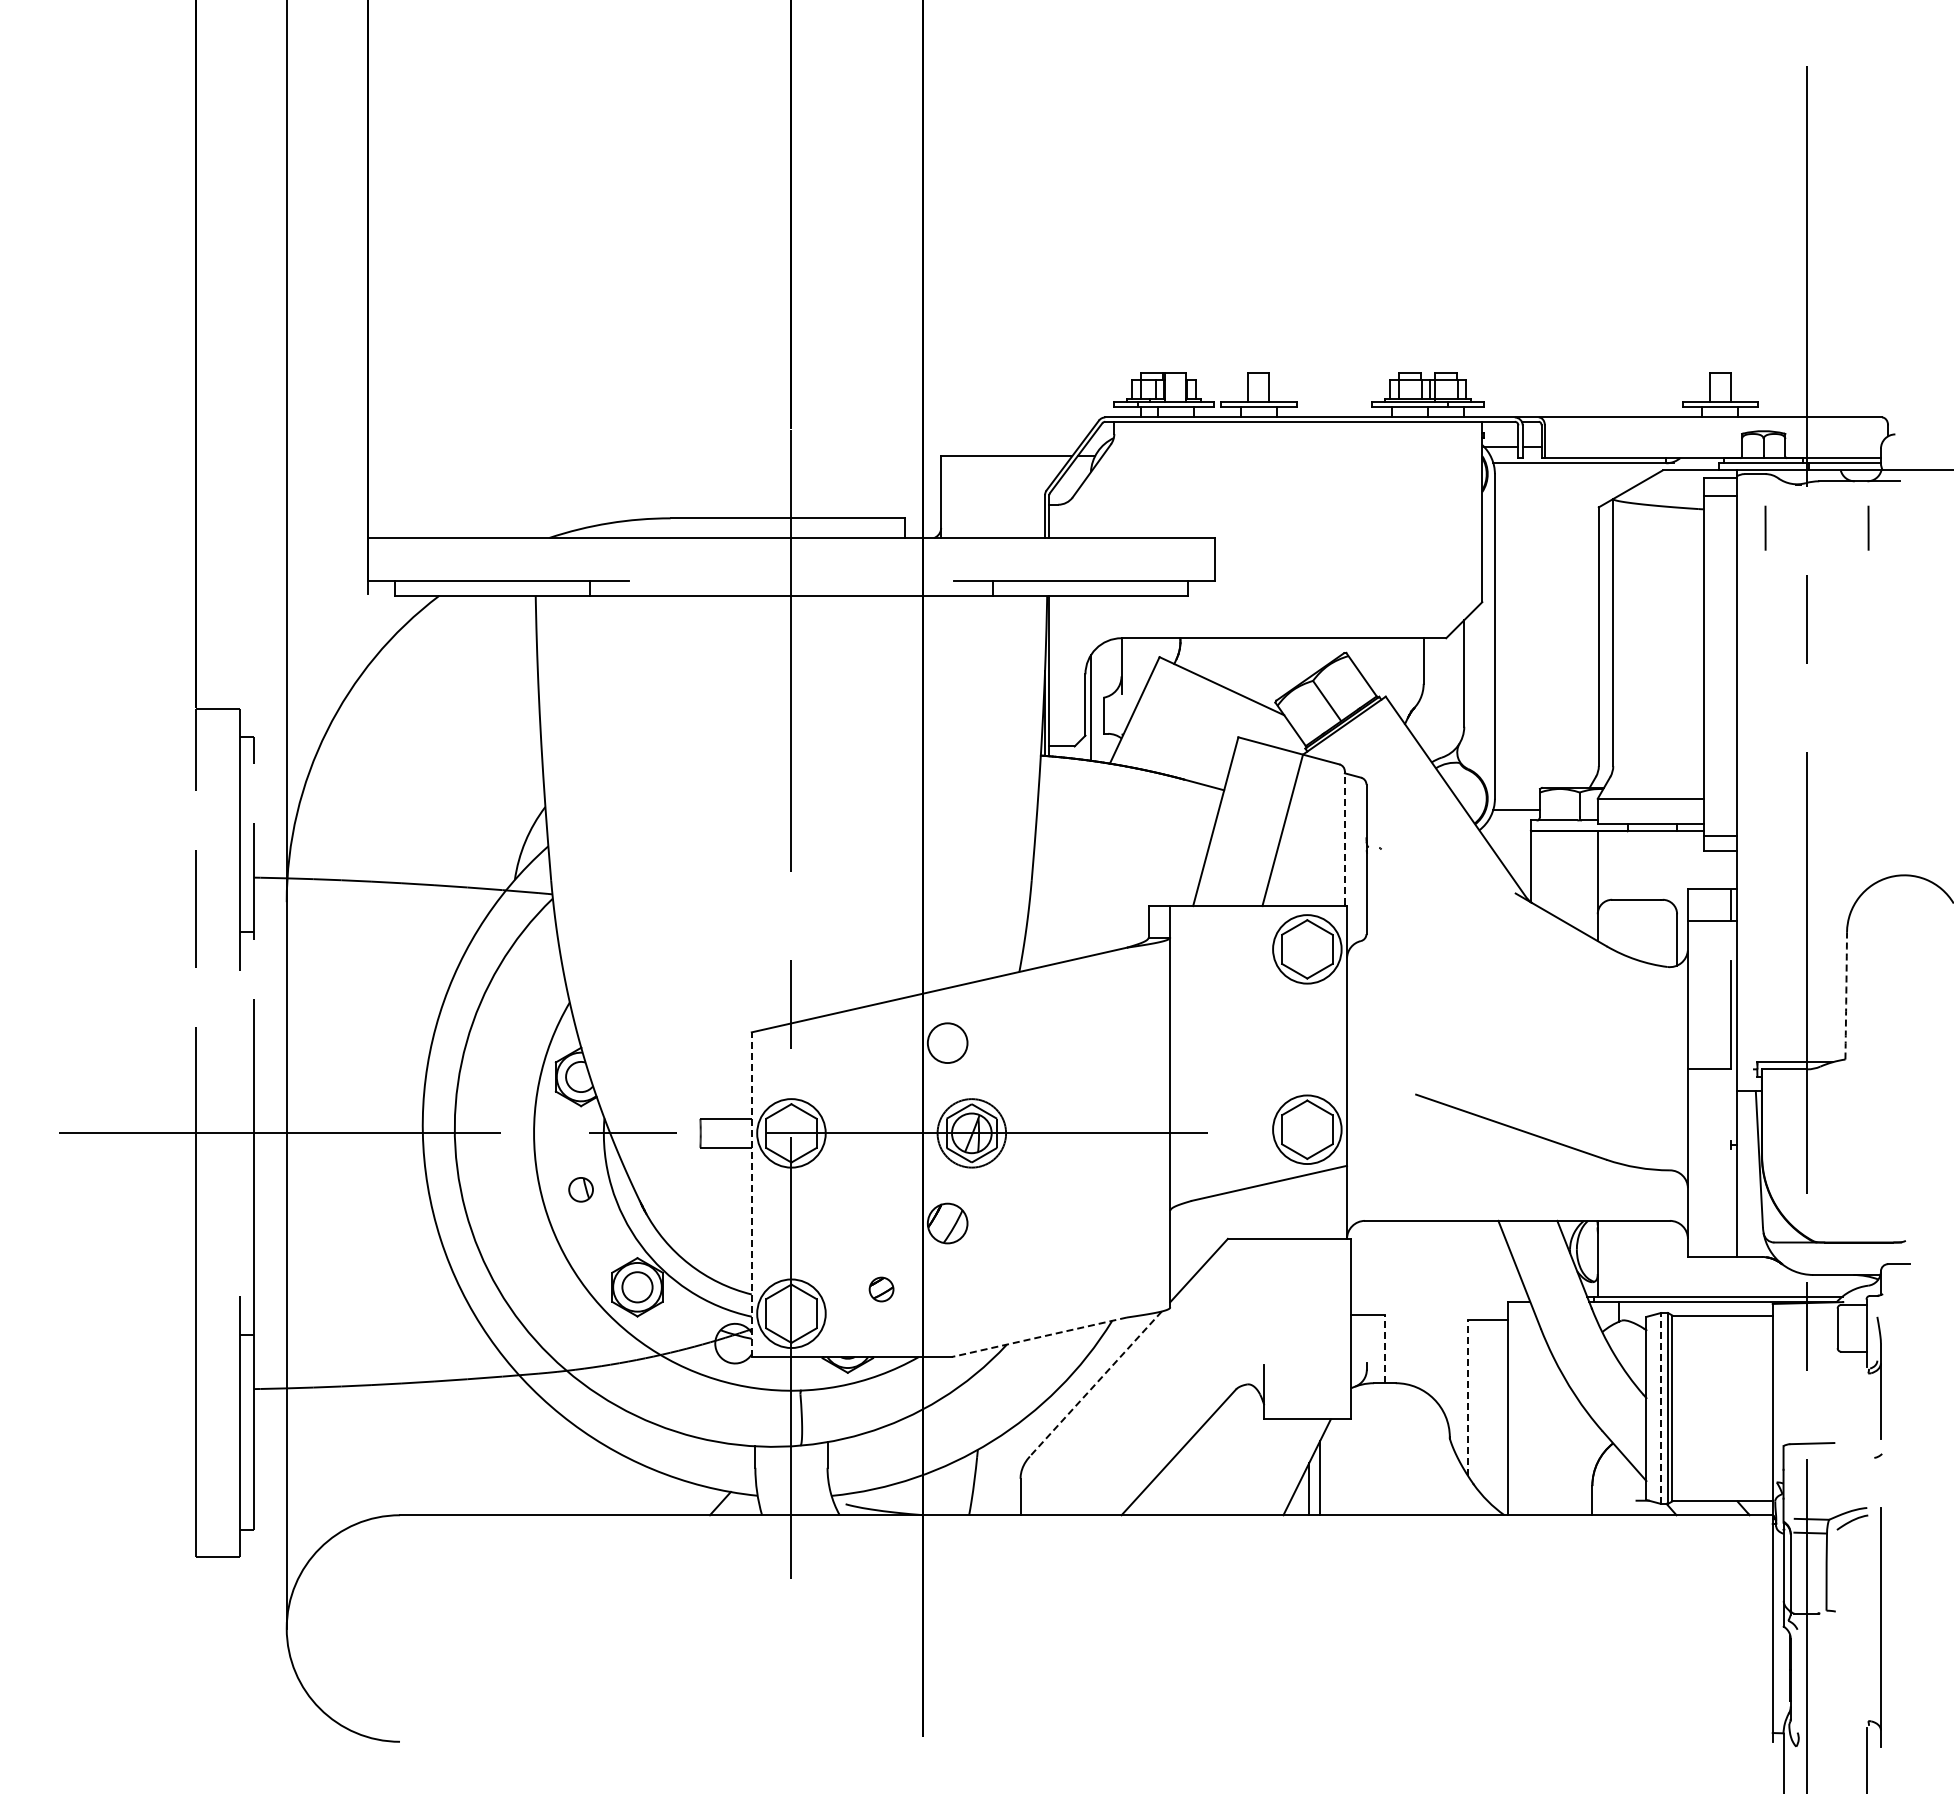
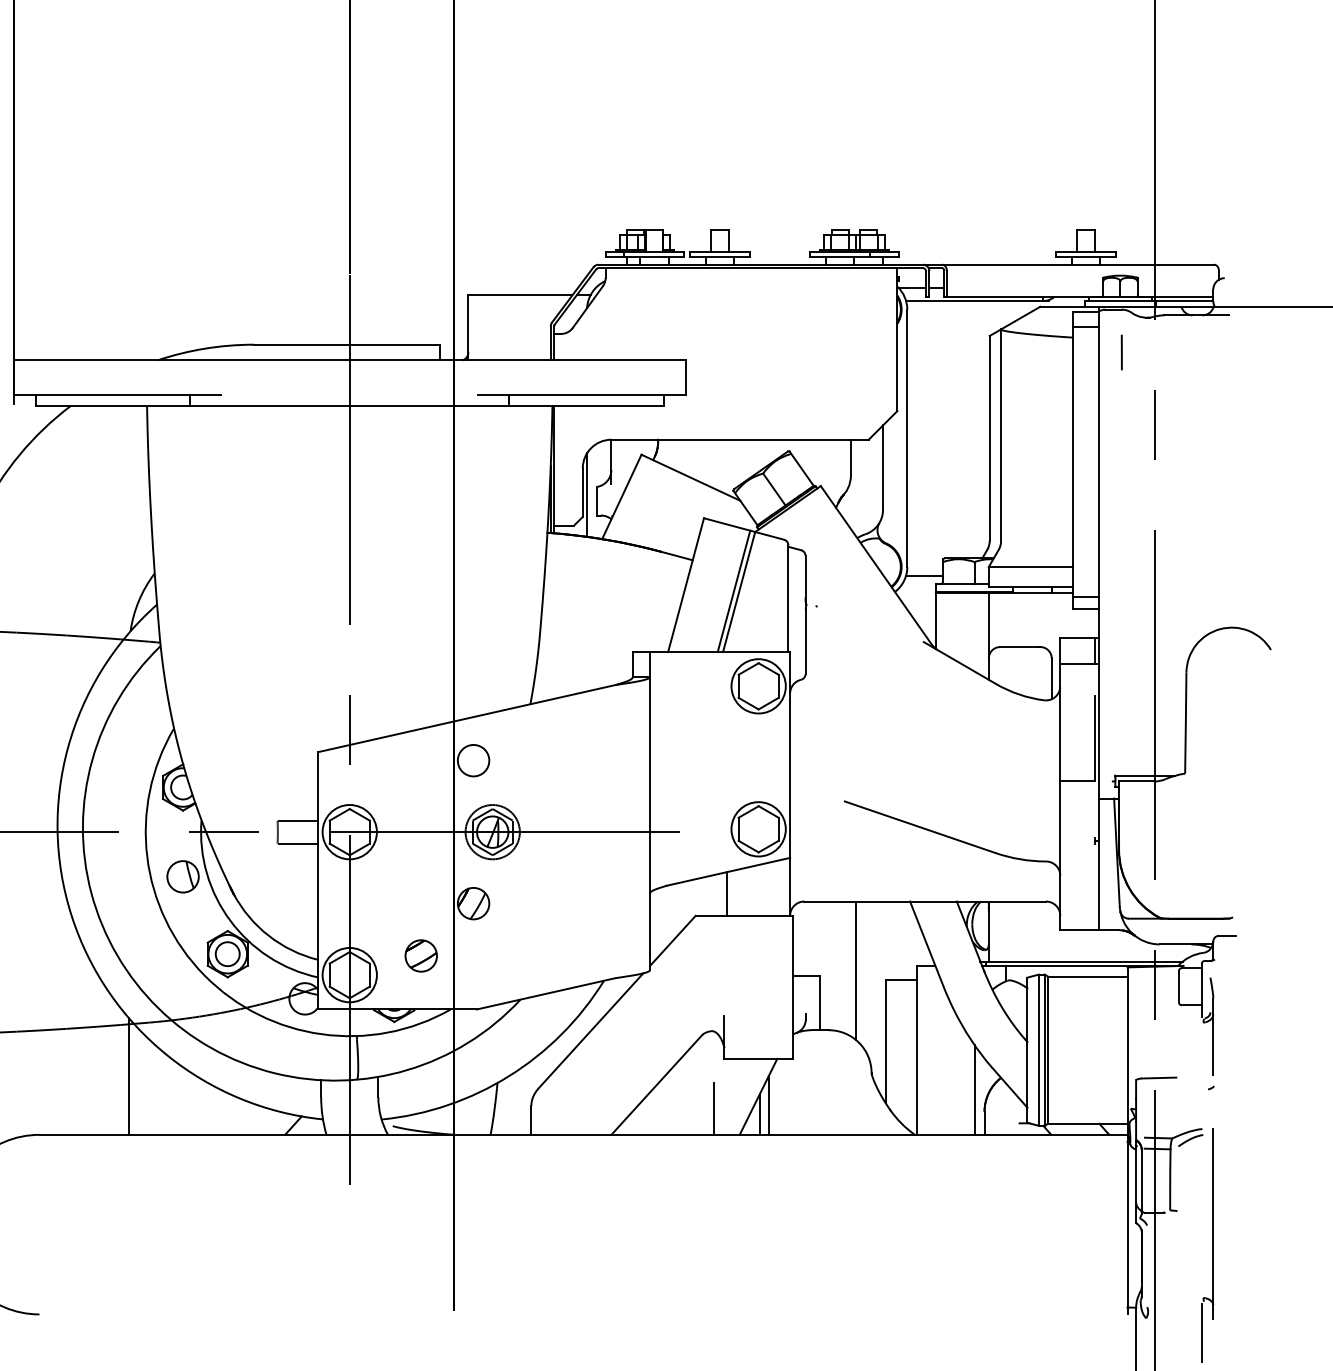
line: (1868, 527) -> (1203, 351), removed
line: (1275, 829) -> (733, 591), added
line: (1344, 837) -> (788, 597), dashed -> solid
arc: (1846, 995) -> (1185, 722), dashed -> solid
part: (580, 1189) -> (182, 876), size x1.67
line: (751, 1194) -> (318, 880), dashed -> solid
line: (1267, 1210) -> (727, 893), added
part: (881, 1289) -> (421, 955), size x1.67
line: (1429, 1307) -> (855, 970), added
line: (1039, 1337) -> (546, 993), dashed -> solid
line: (1384, 1348) -> (819, 1002), dashed -> solid
line: (1095, 1384) -> (590, 1031), dashed -> solid
line: (1467, 1397) -> (885, 1041), dashed -> solid
line: (1660, 1407) -> (1038, 1049), dashed -> solid
line: (513, 1441) -> (129, 1076), added
line: (1579, 1458) -> (974, 1089), added
line: (1251, 1482) -> (714, 1108), added

